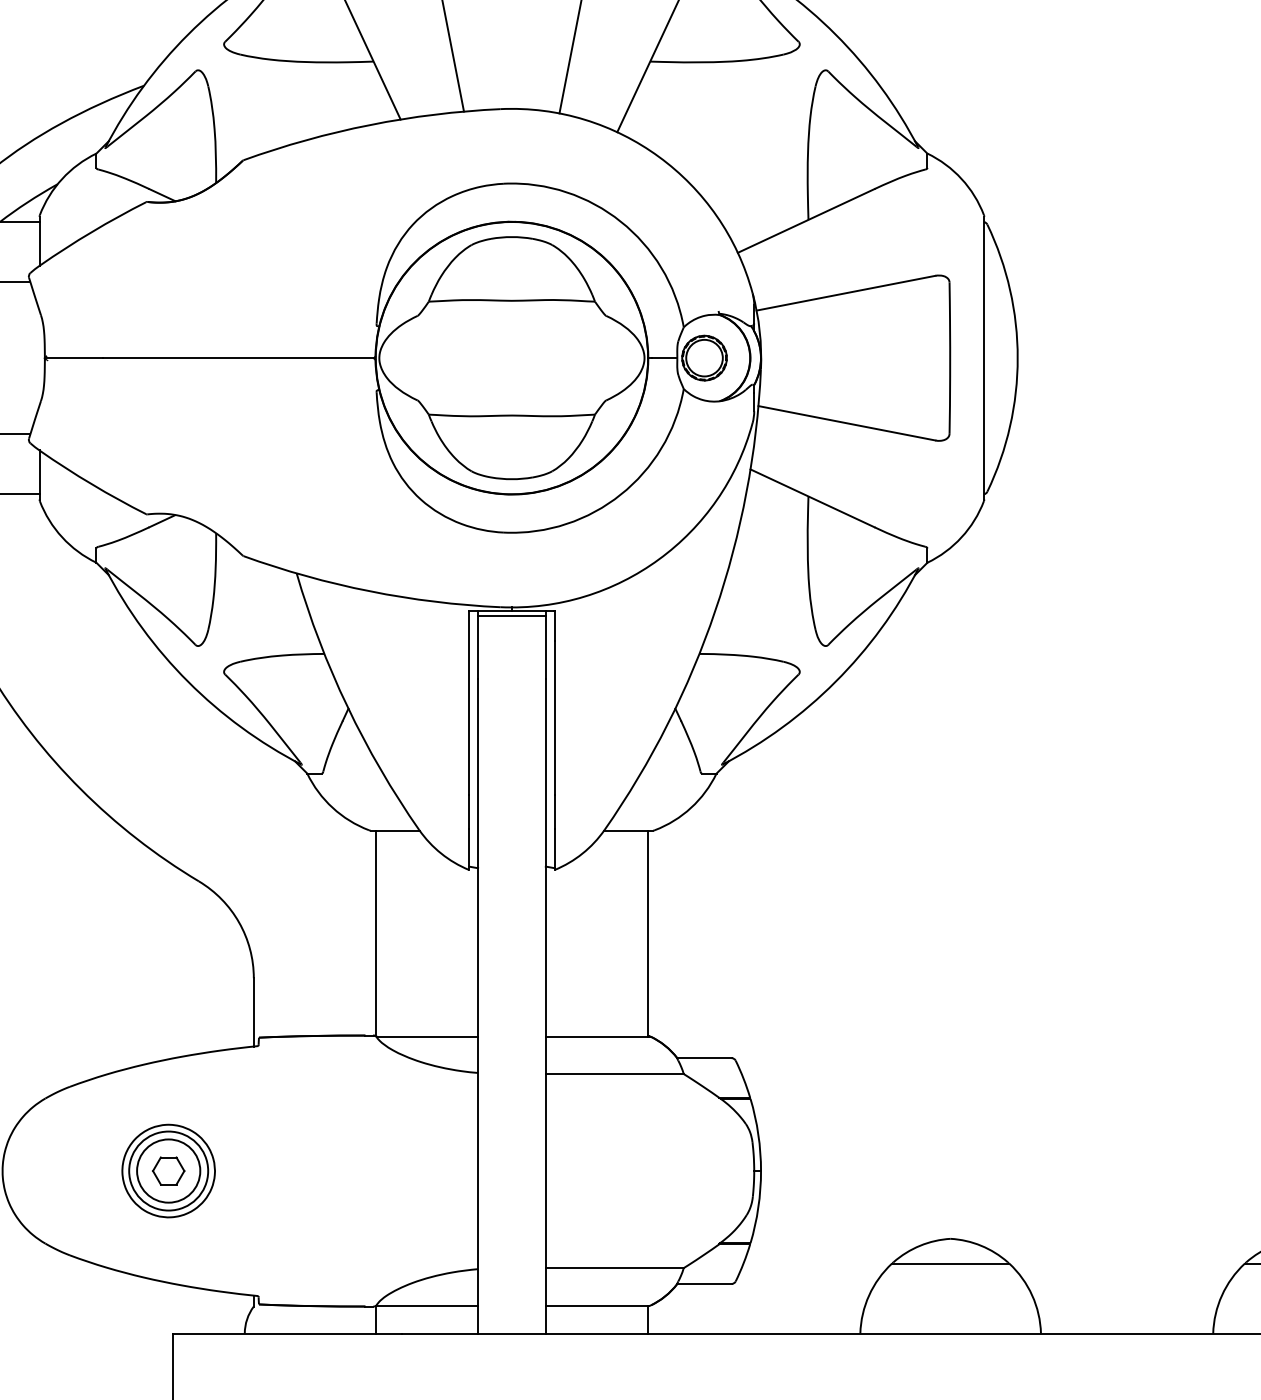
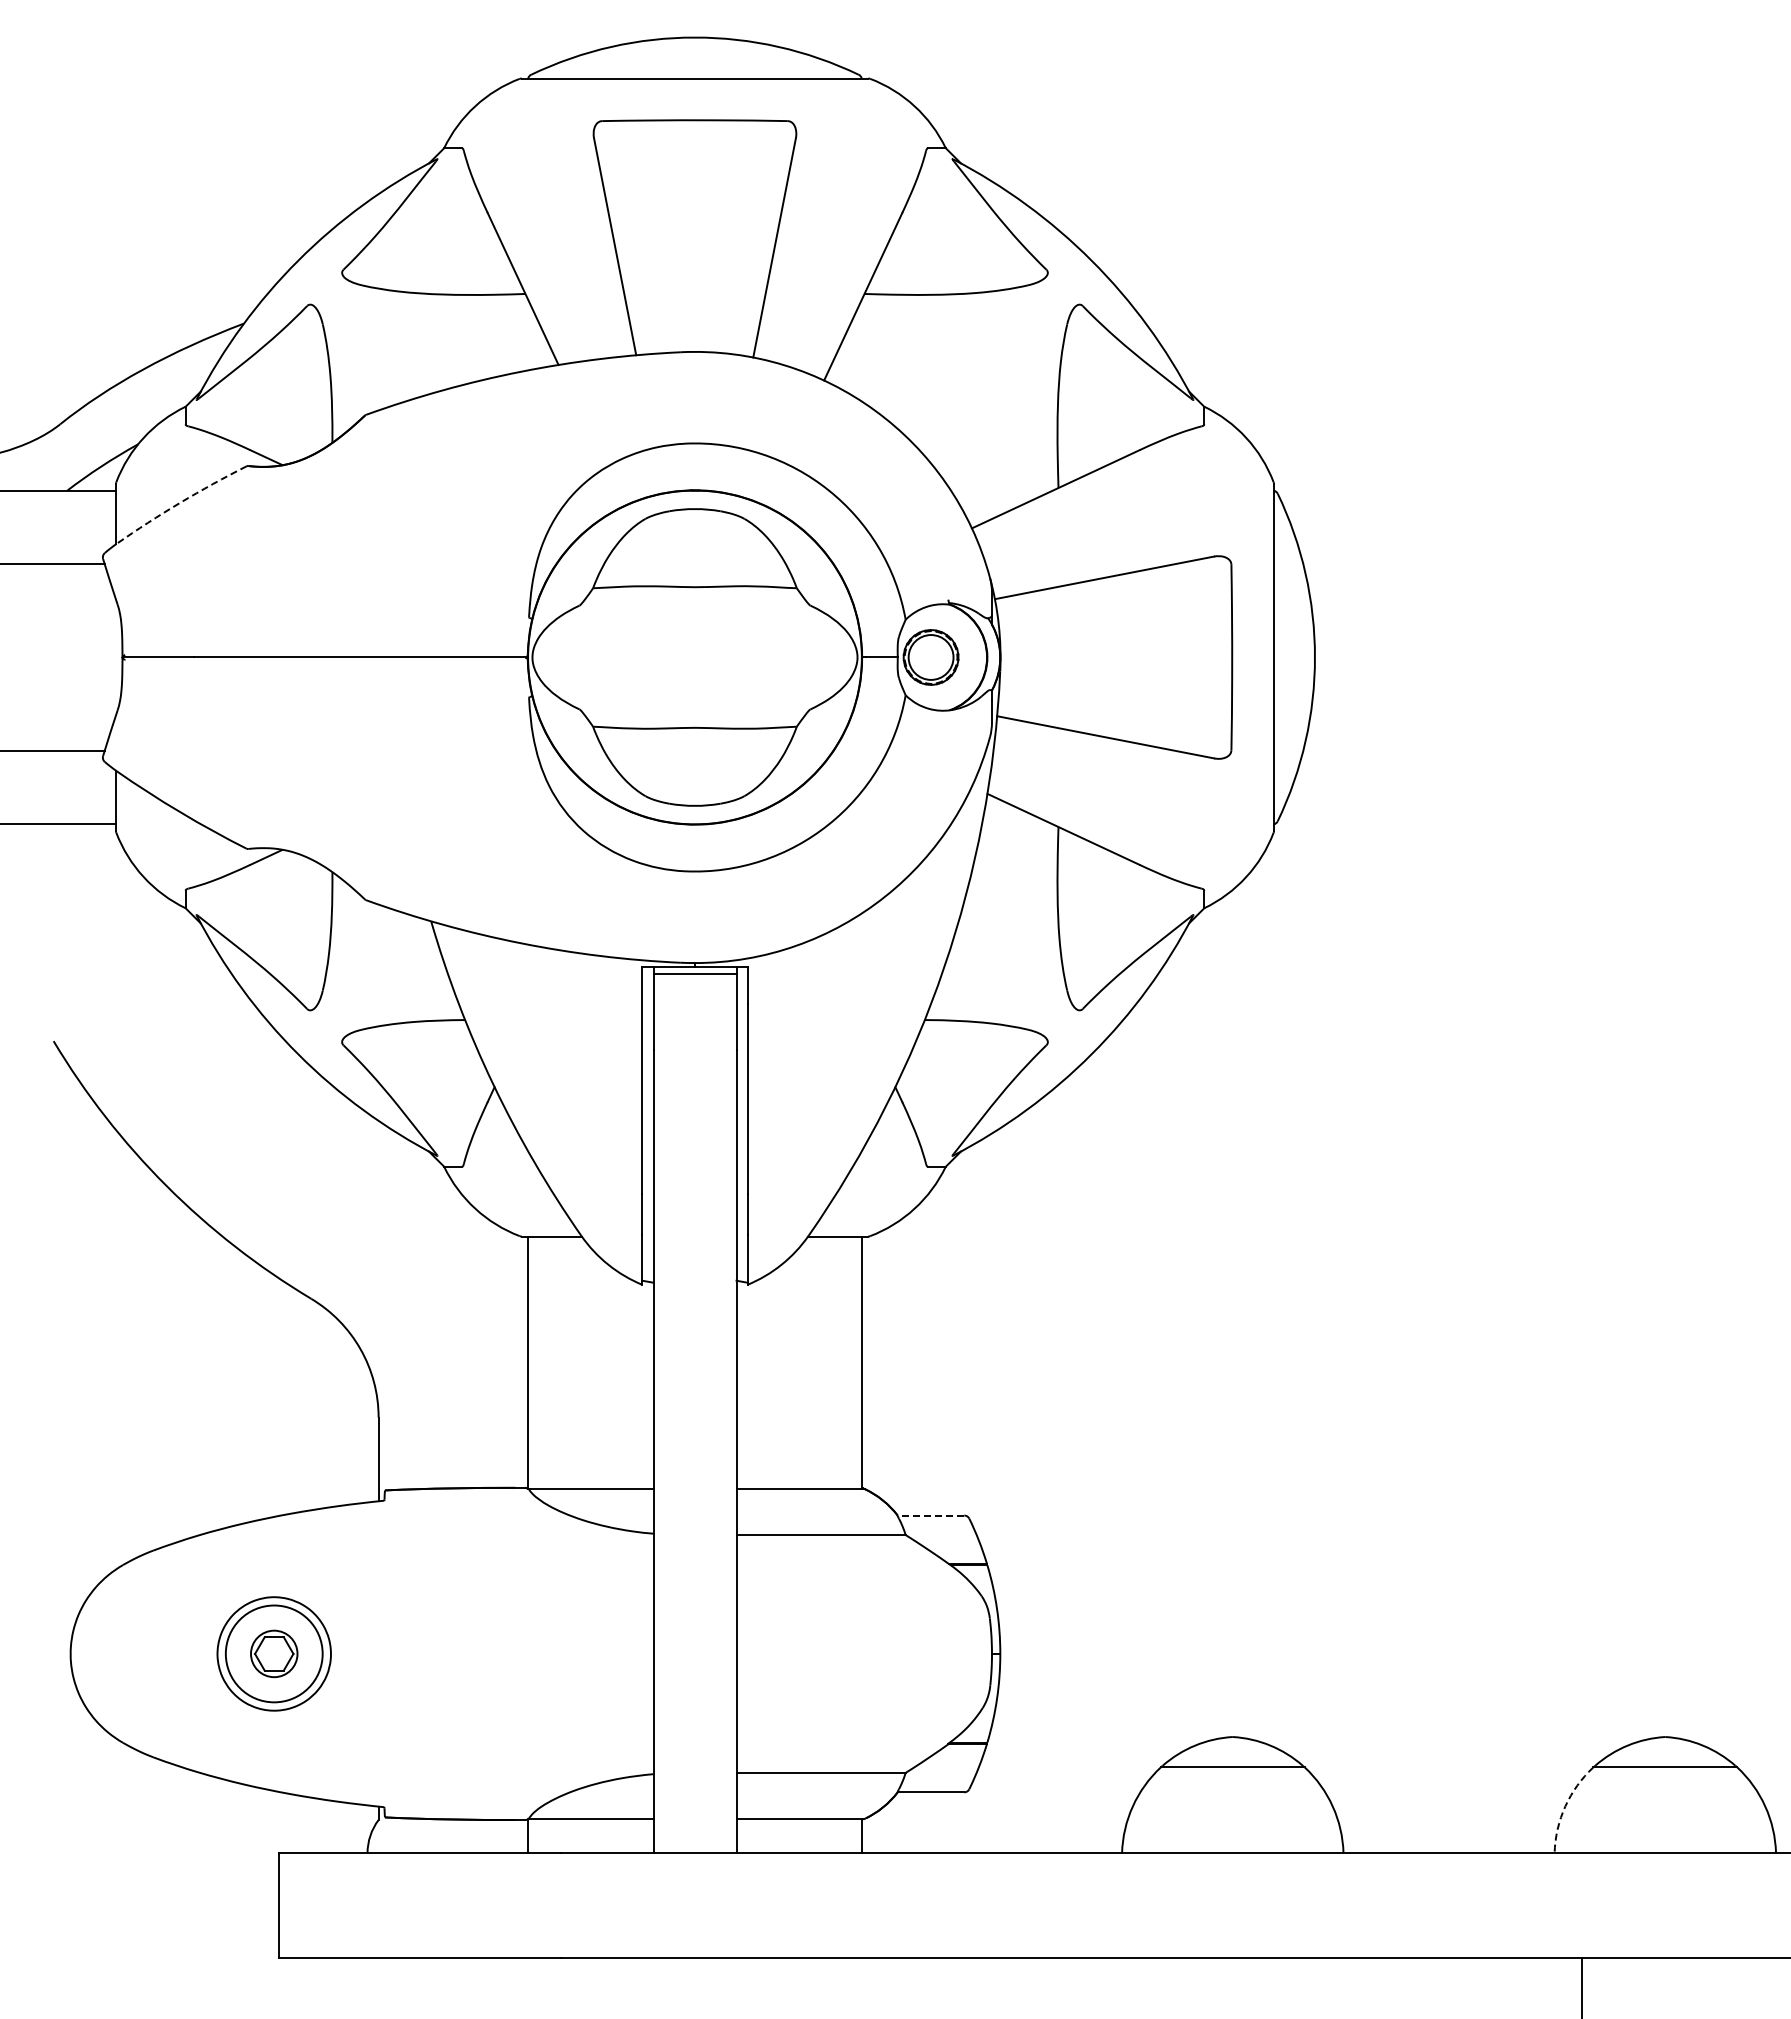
arc: (92, 231) -> (180, 502), solid -> dashed
line: (704, 1058) -> (930, 1515), solid -> dashed
circle: (168, 1170) -> (274, 1653), size x0.6
arc: (1222, 1295) -> (1565, 1806), solid -> dashed

